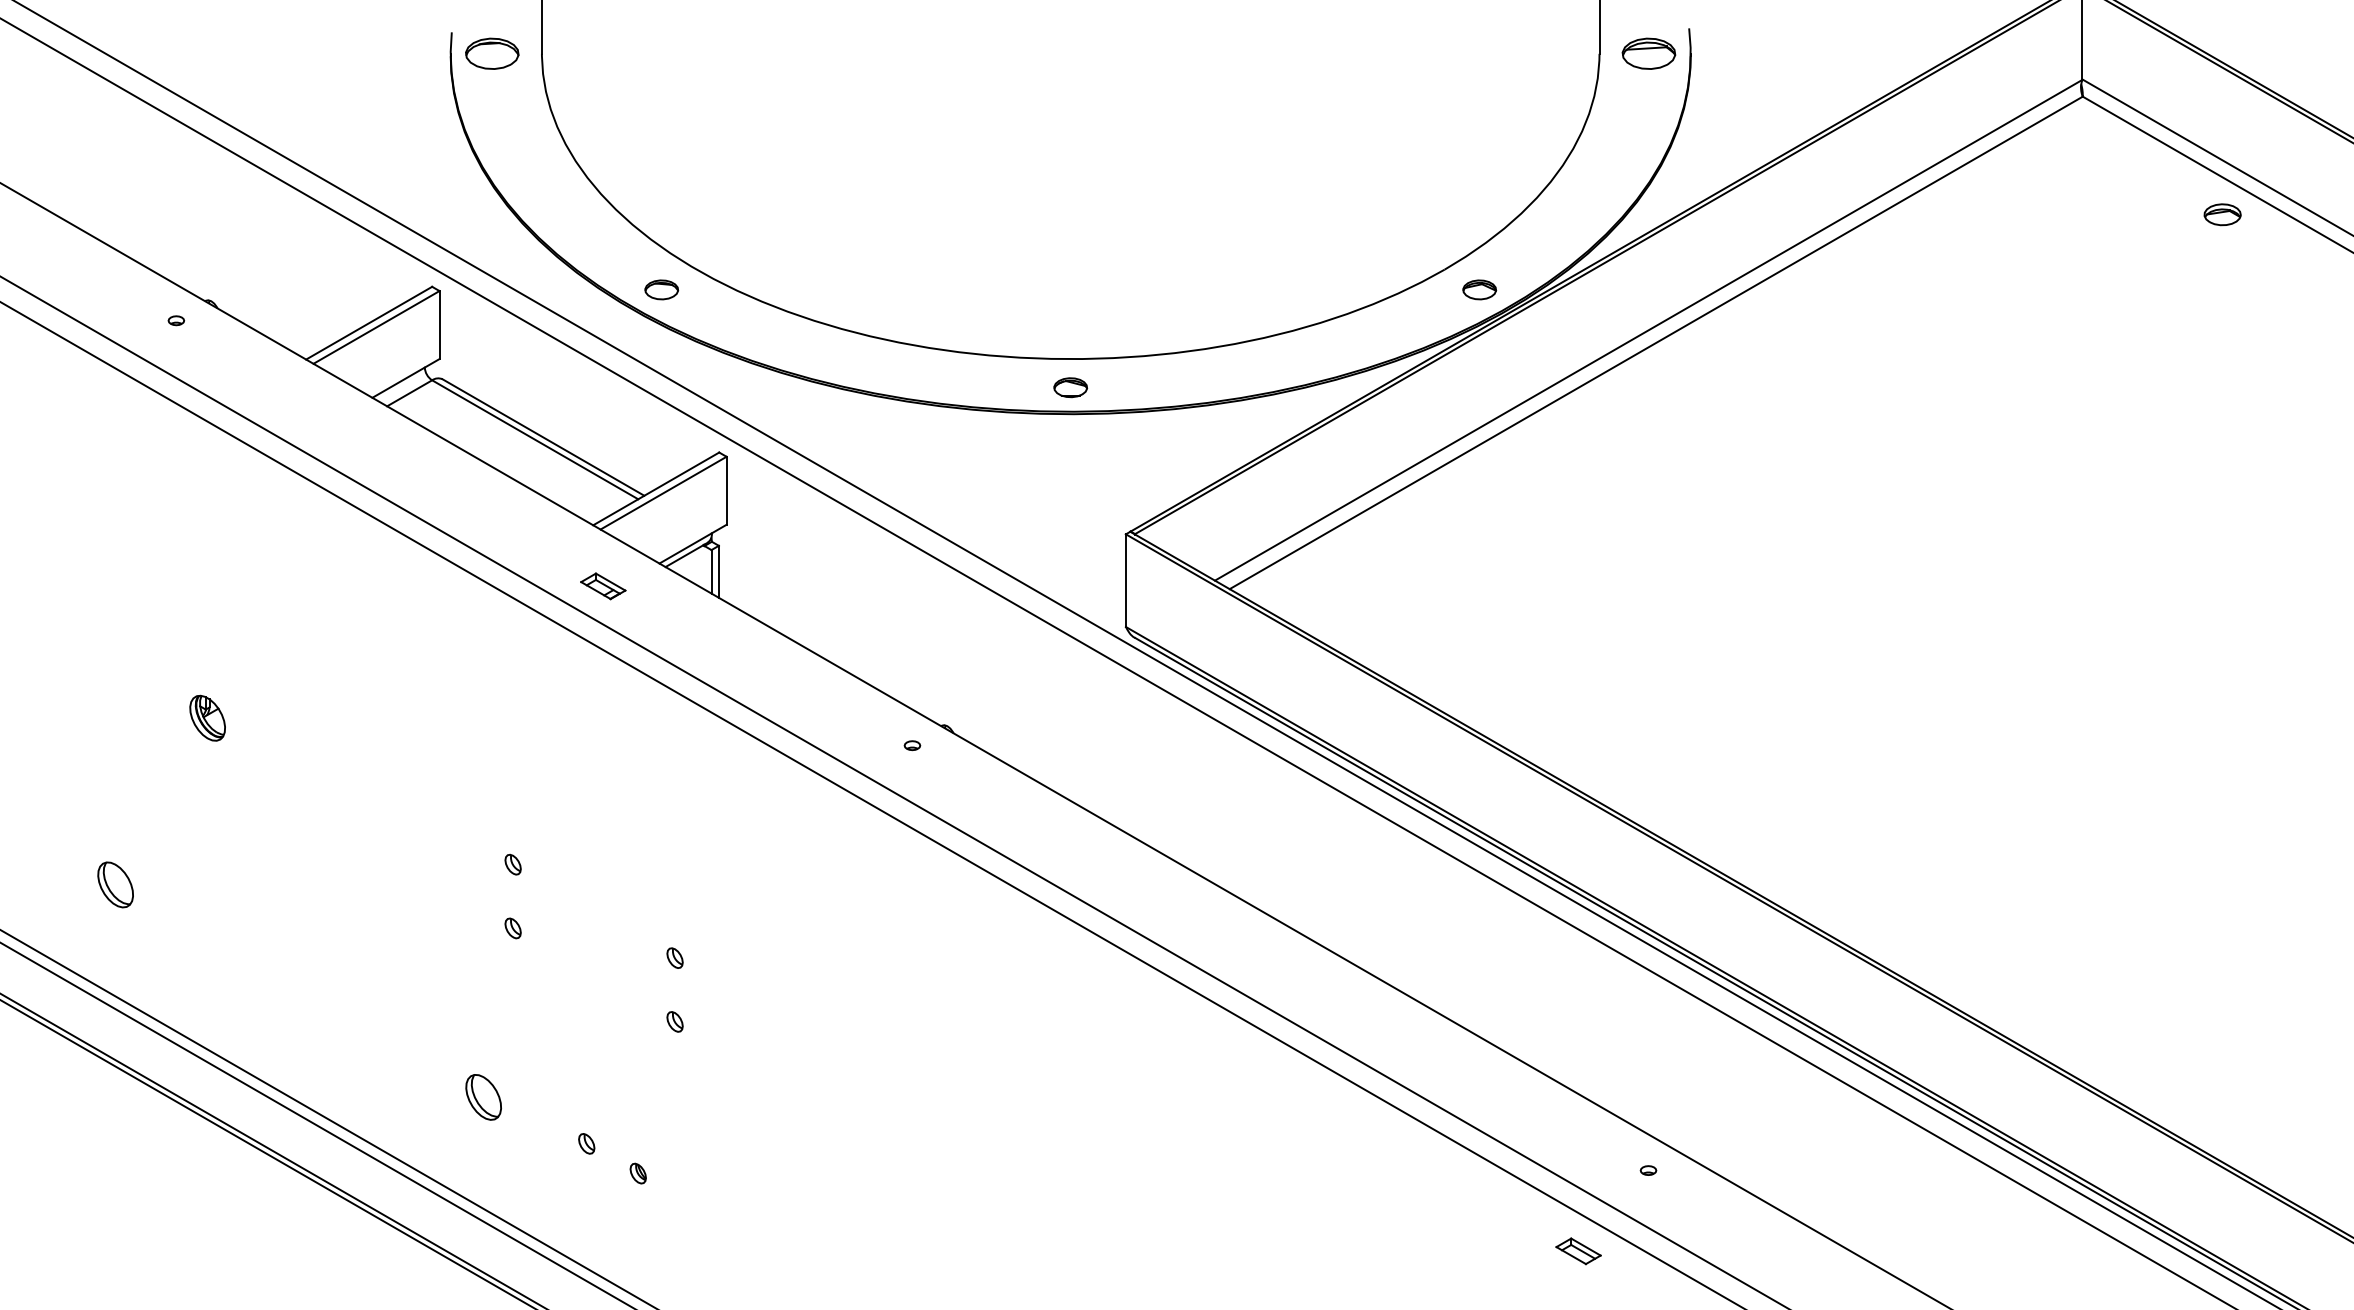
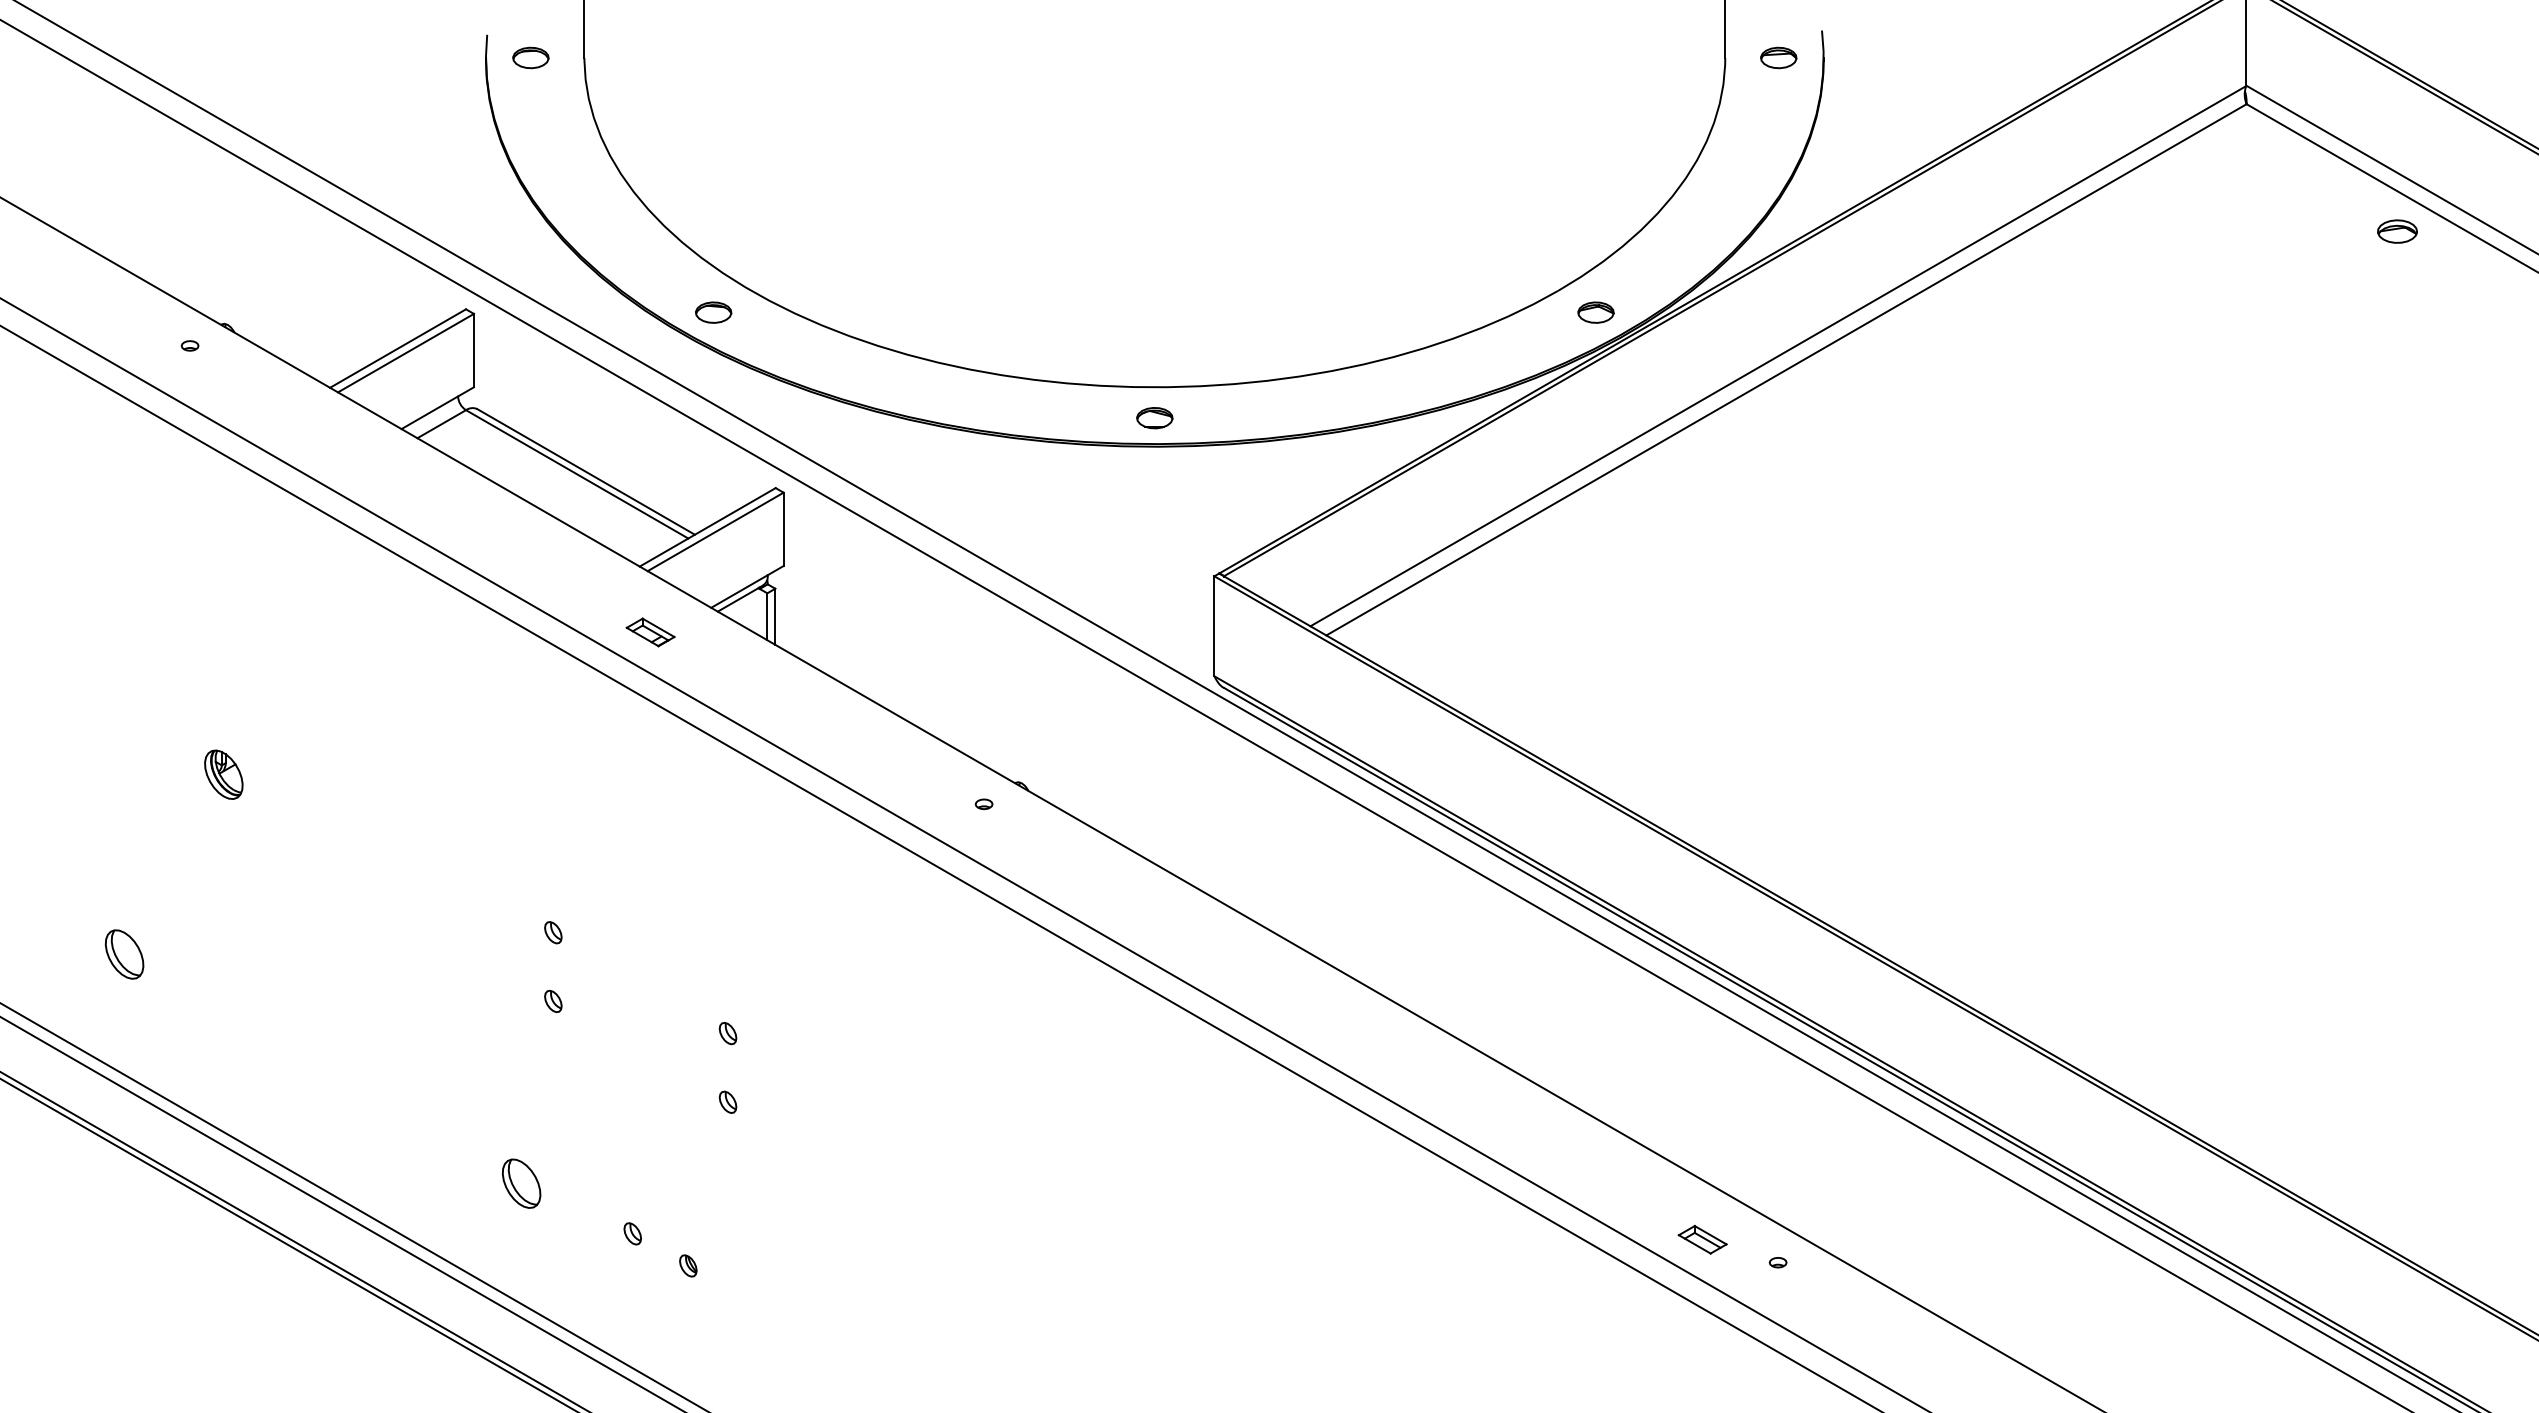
part: (491, 53) -> (530, 57), size x0.62
part: (1648, 53) -> (1778, 57), size x0.62
part: (1578, 1251) -> (1702, 1239), moved

